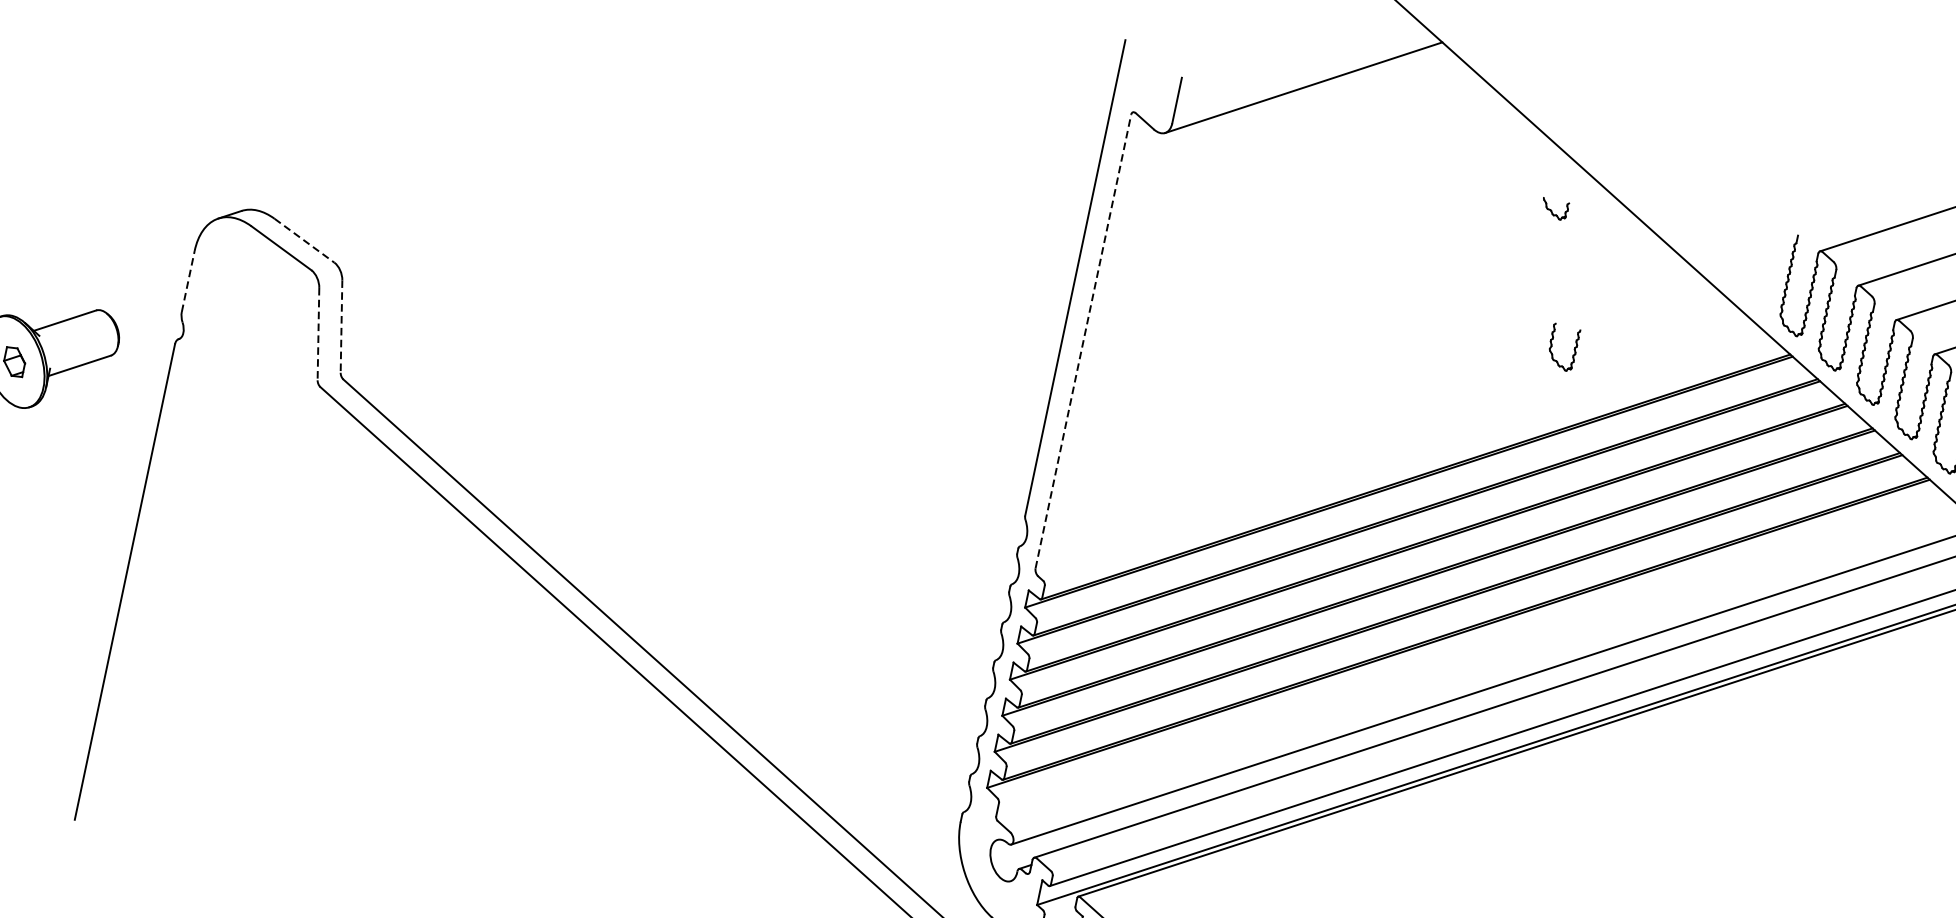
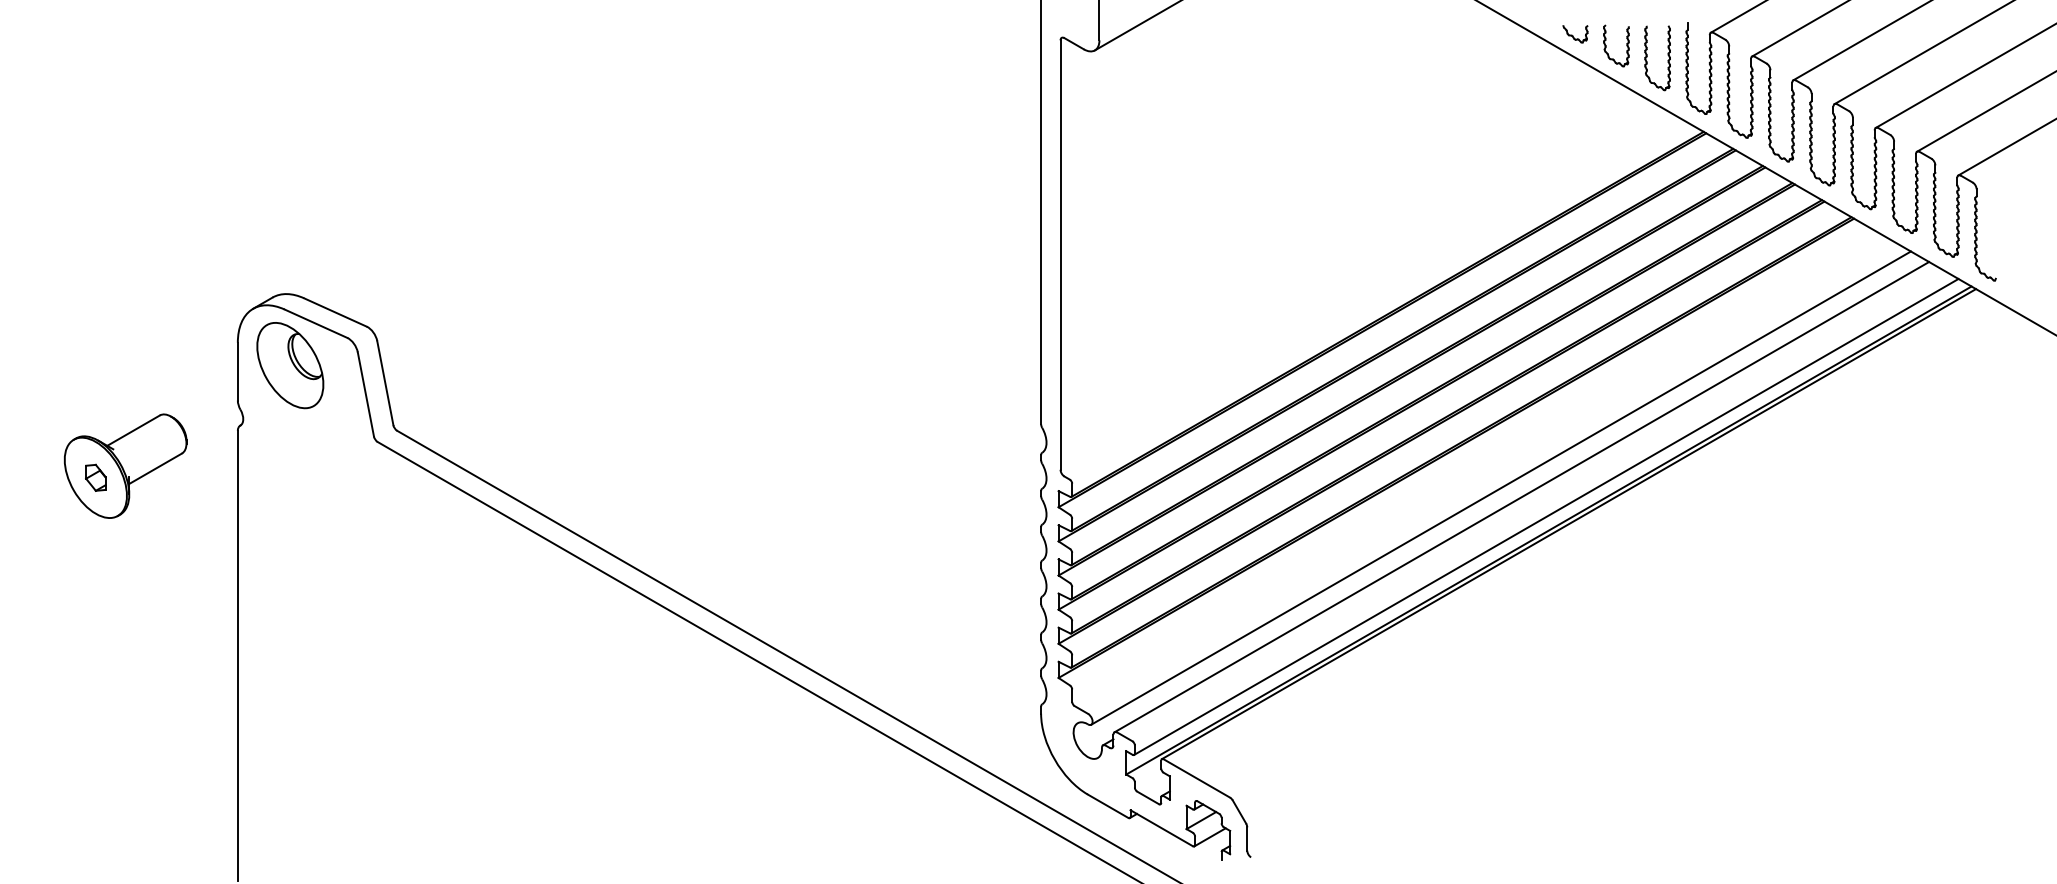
part: (1554, 209) -> (1575, 34), moved
line: (304, 240) -> (335, 312), dashed -> solid
part: (1747, 263) -> (1647, 57), added
line: (187, 281) -> (237, 371), dashed -> solid
part: (245, 286) -> (290, 365), added
line: (341, 326) -> (385, 383), dashed -> solid
line: (318, 334) -> (365, 394), dashed -> solid
line: (1083, 341) -> (1060, 255), dashed -> solid
part: (1552, 344) -> (1606, 45), moved

